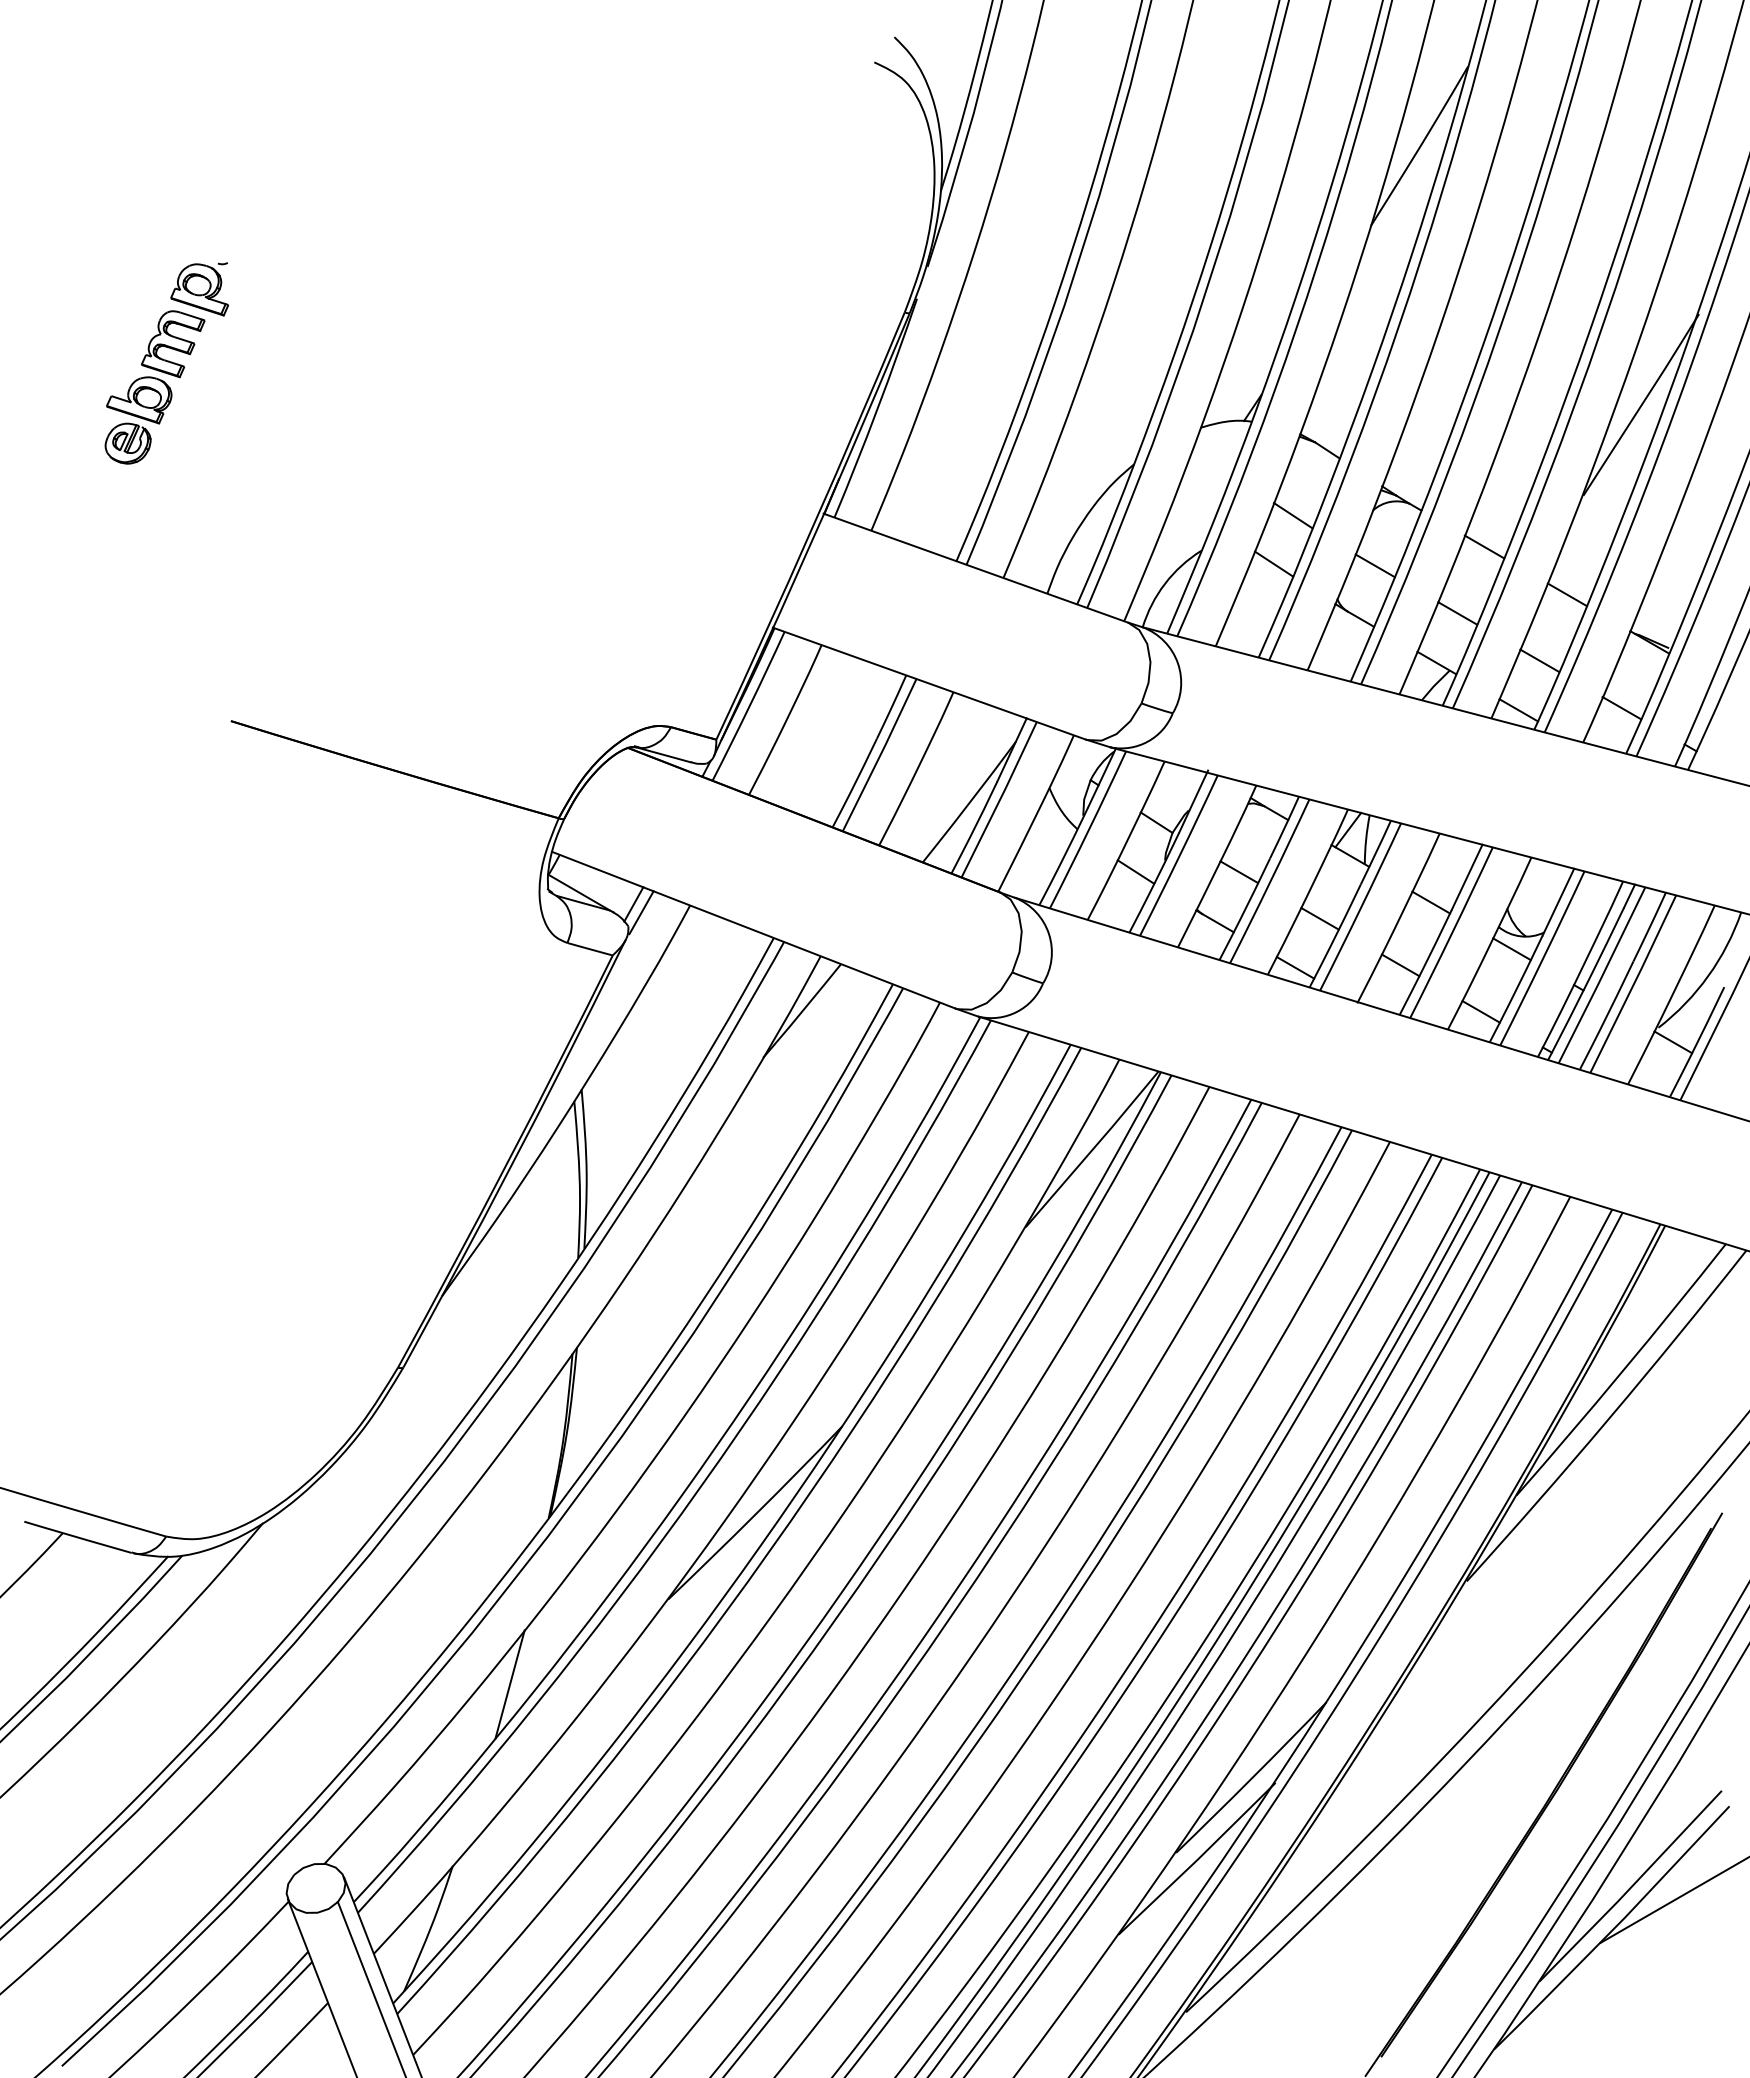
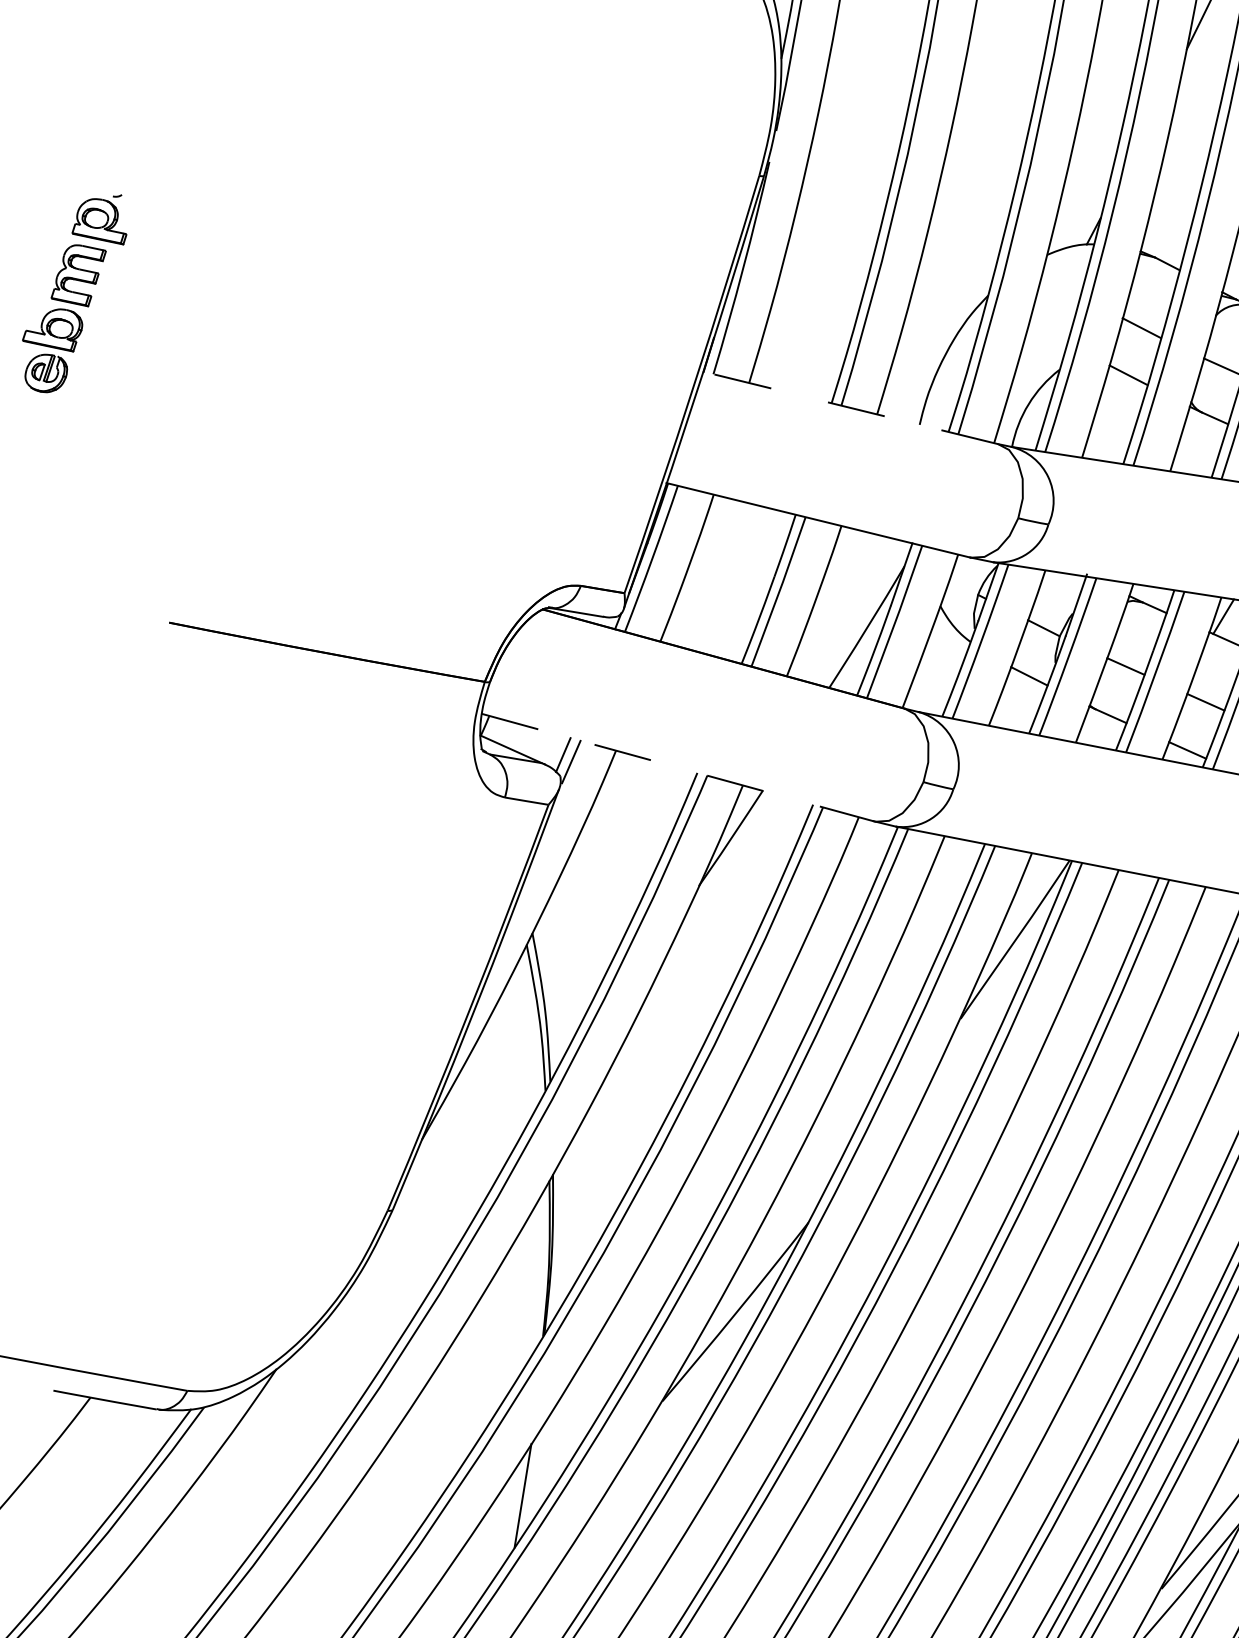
line: (975, 568) -> (850, 408), solid -> dashed
line: (754, 930) -> (678, 767), solid -> dashed

